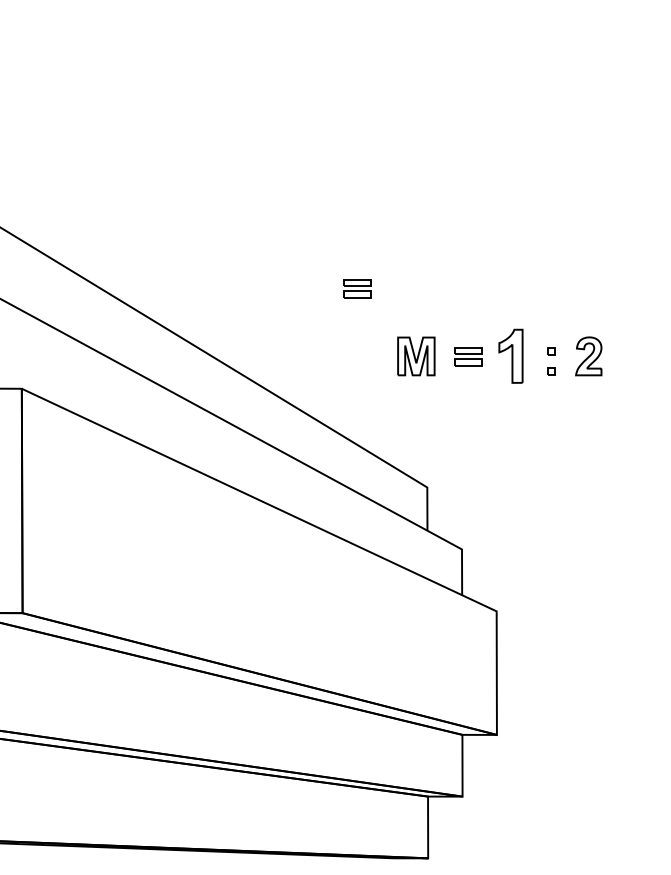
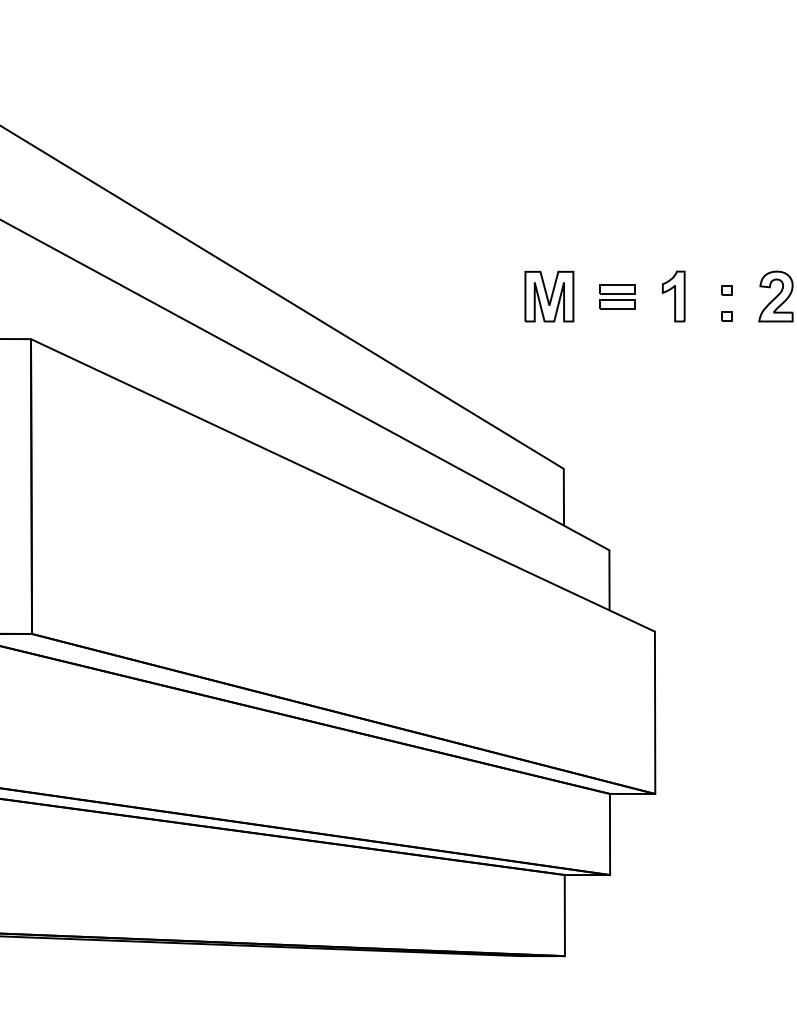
part: (357, 288) -> (472, 207), removed
part: (510, 356) -> (673, 296), size x0.71

